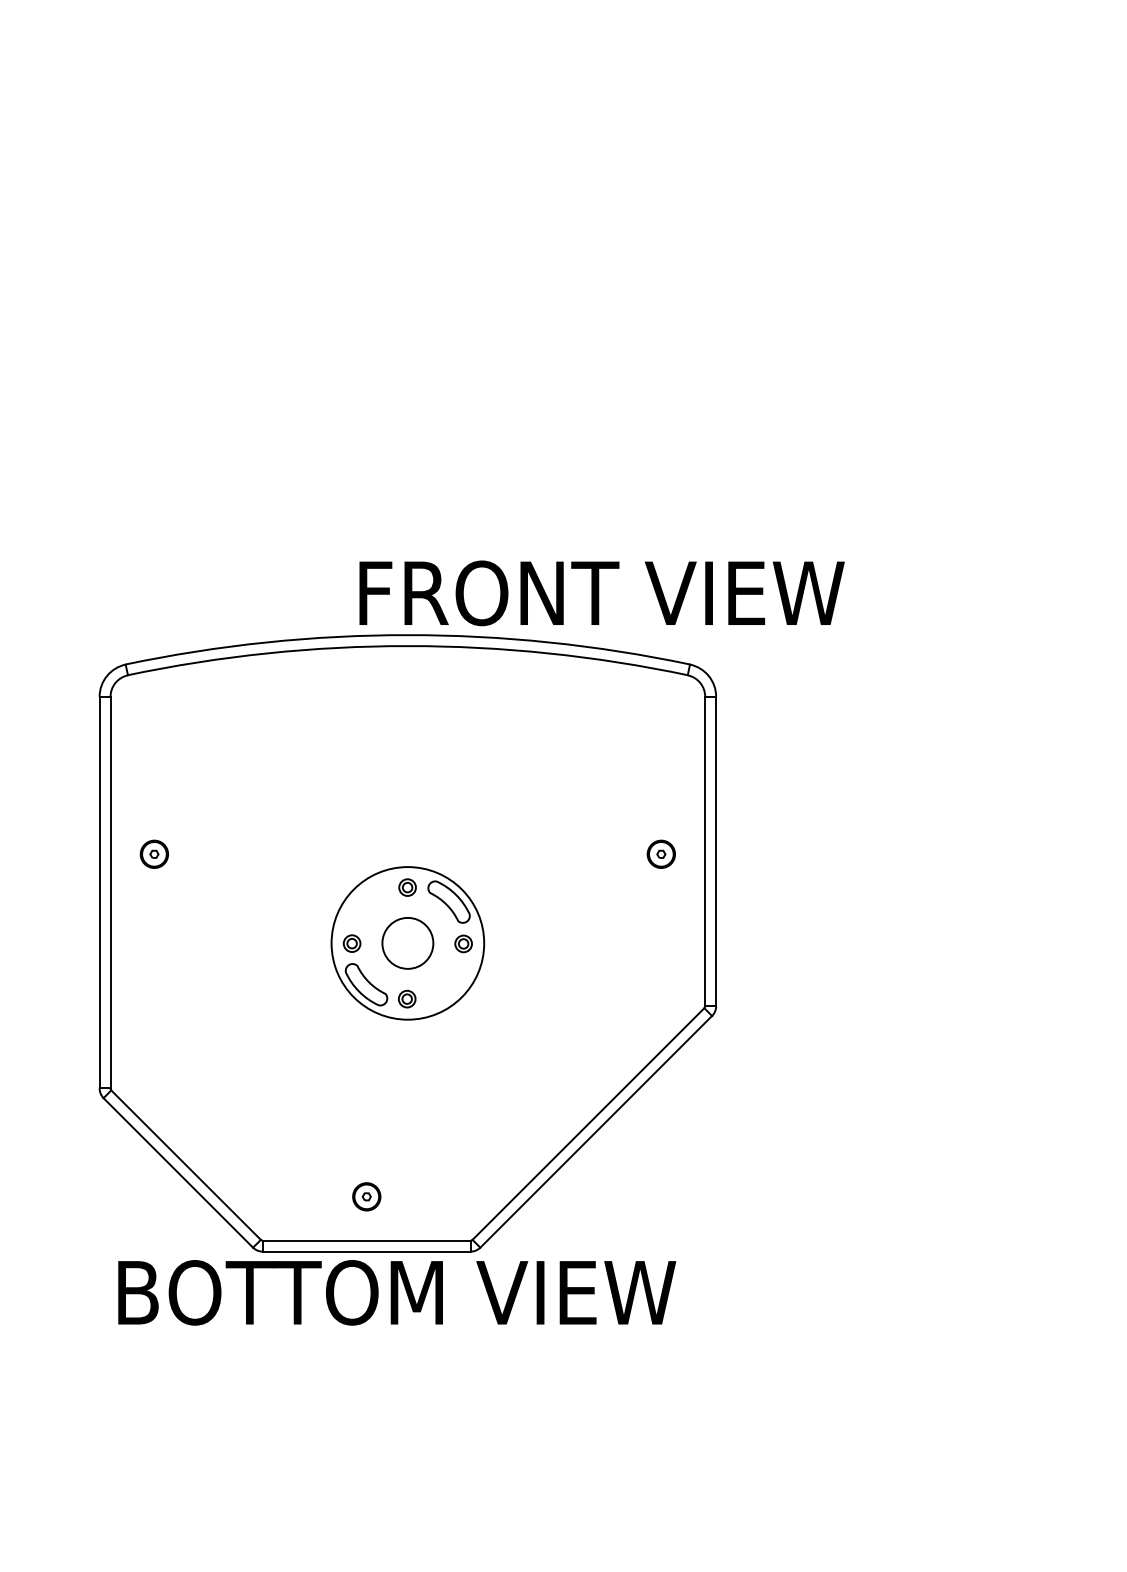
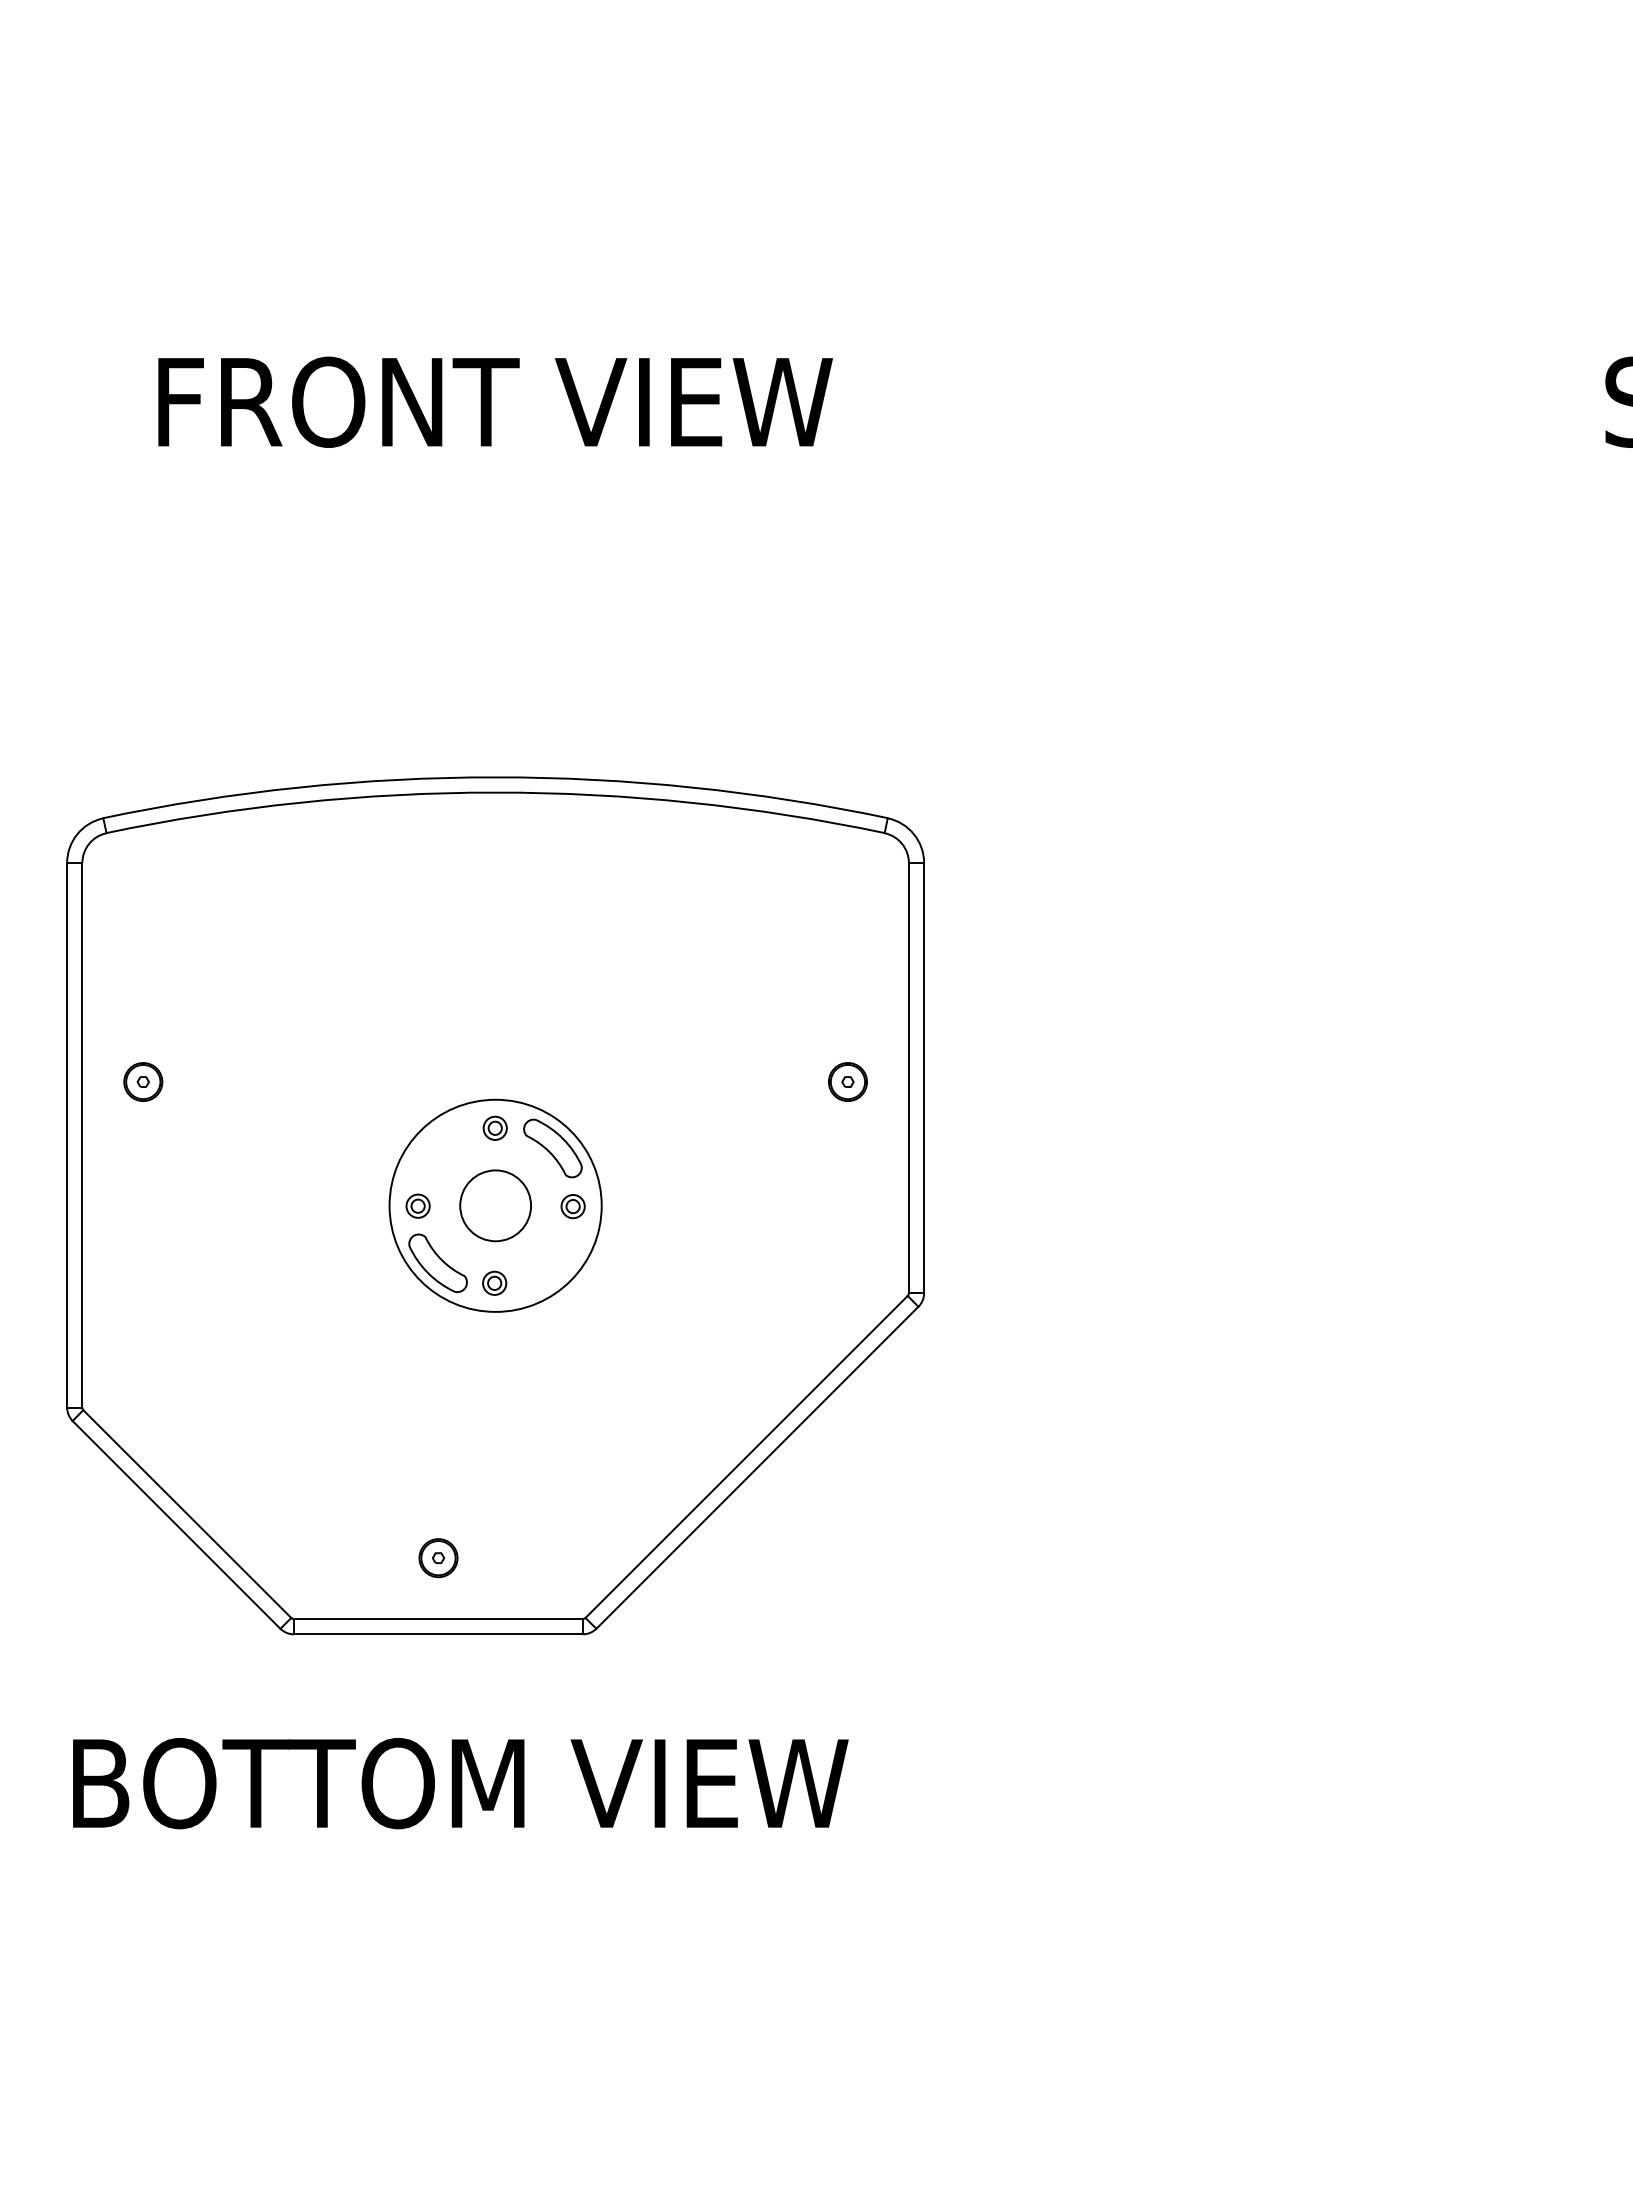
text: (602, 592) -> (495, 401), moved
text: (397, 1292) -> (460, 1783), moved

